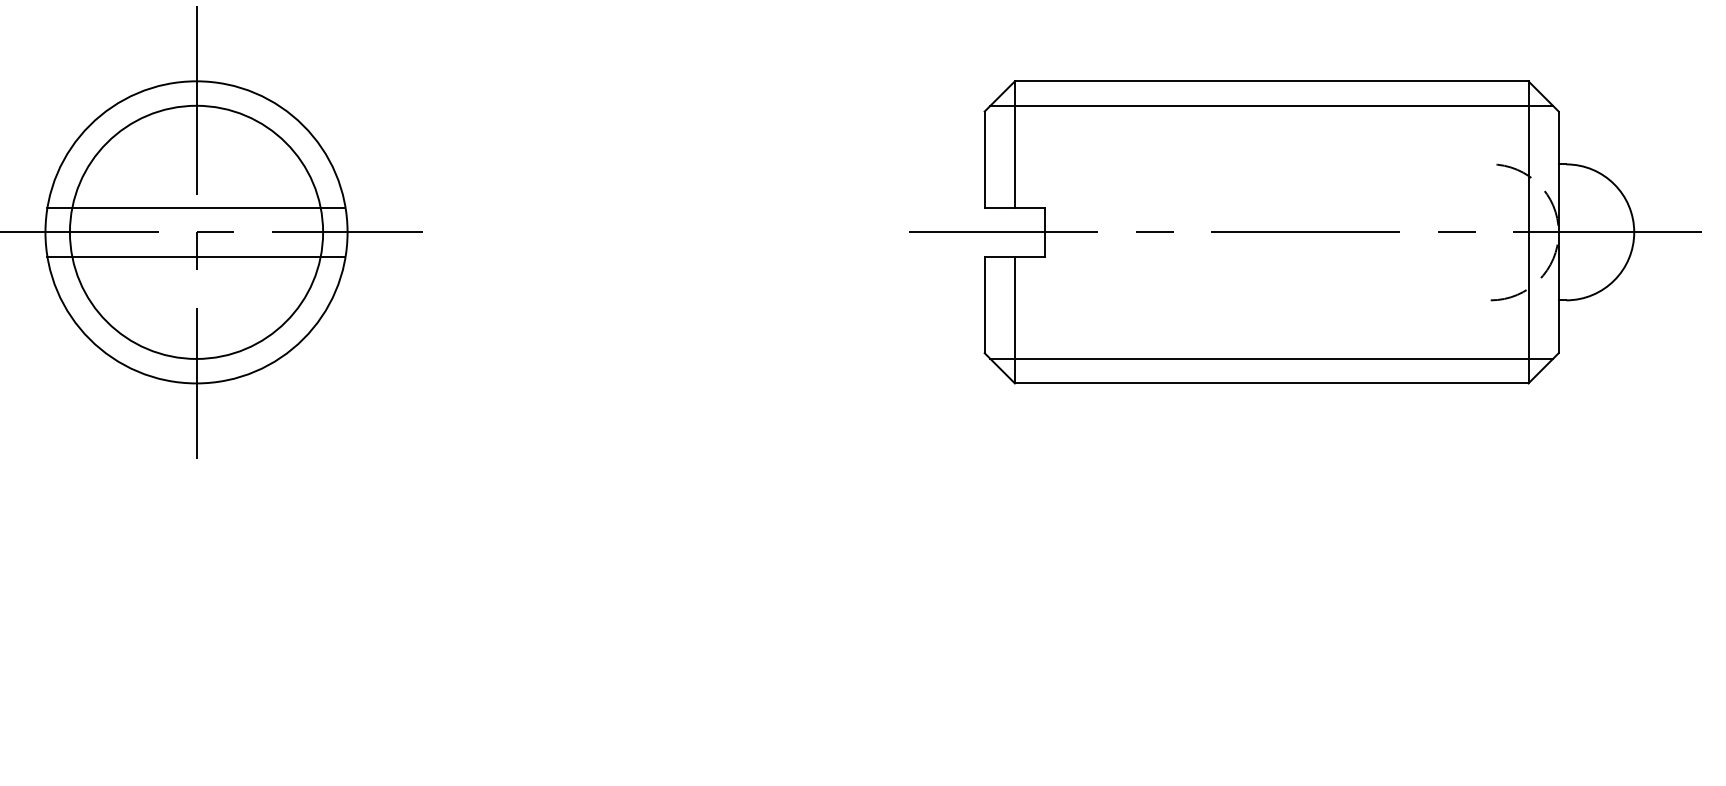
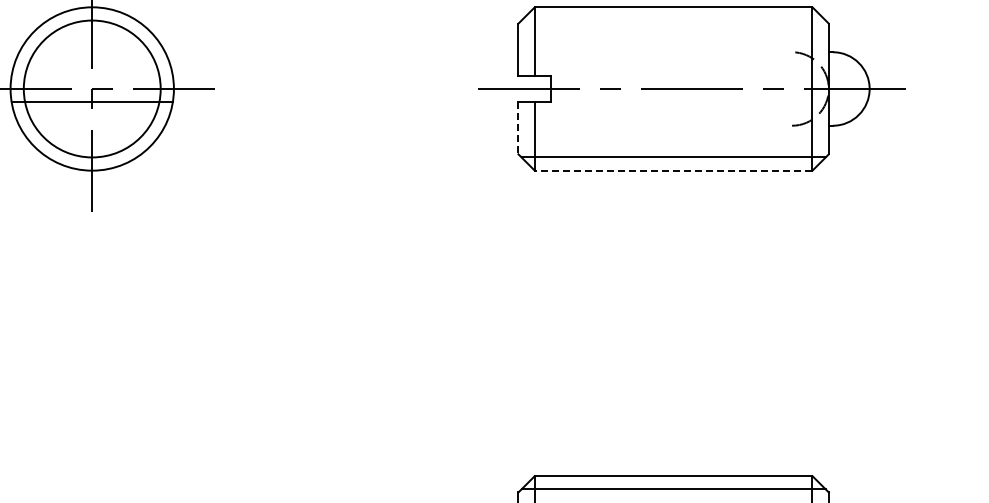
line: (1271, 105) -> (673, 20), removed
line: (195, 207) -> (91, 75), removed
line: (984, 305) -> (518, 128), solid -> dashed
line: (1271, 383) -> (673, 170), solid -> dashed

